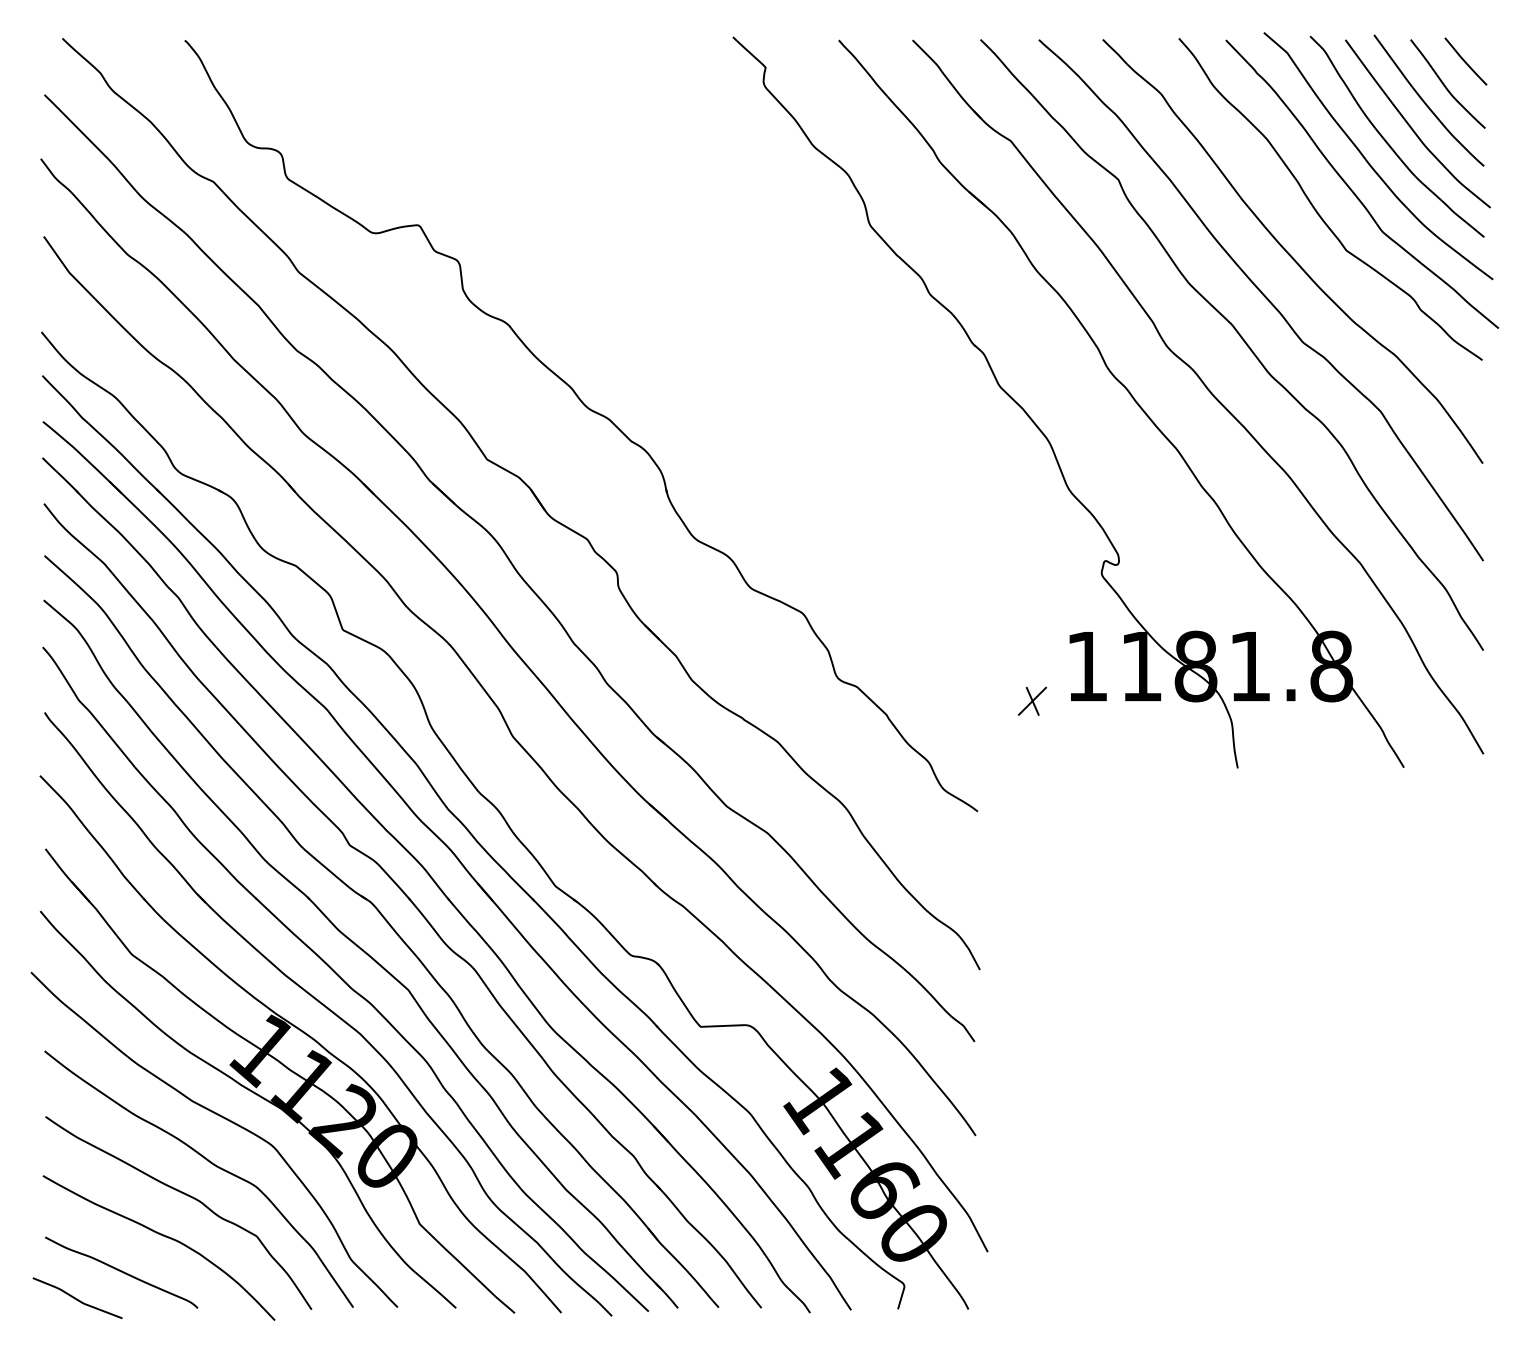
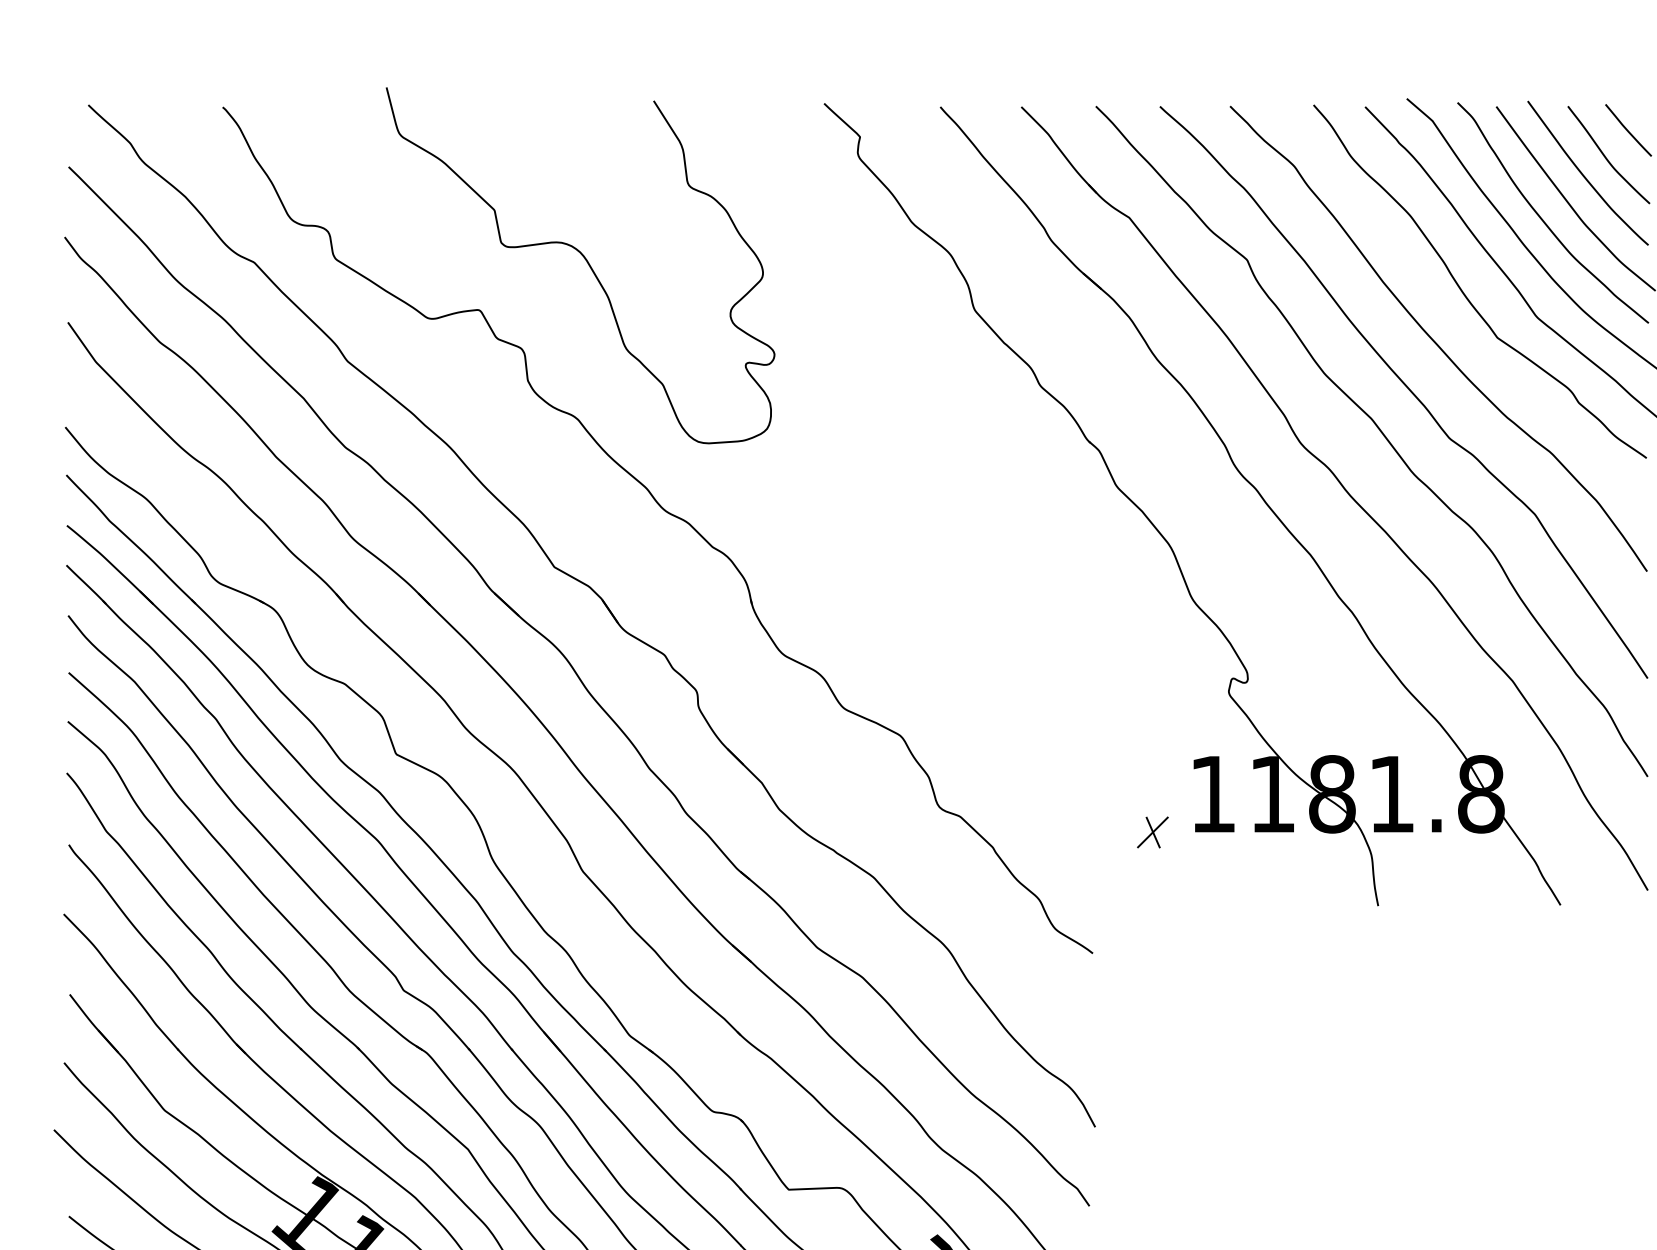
curve: (516, 182) -> (586, 263), added

